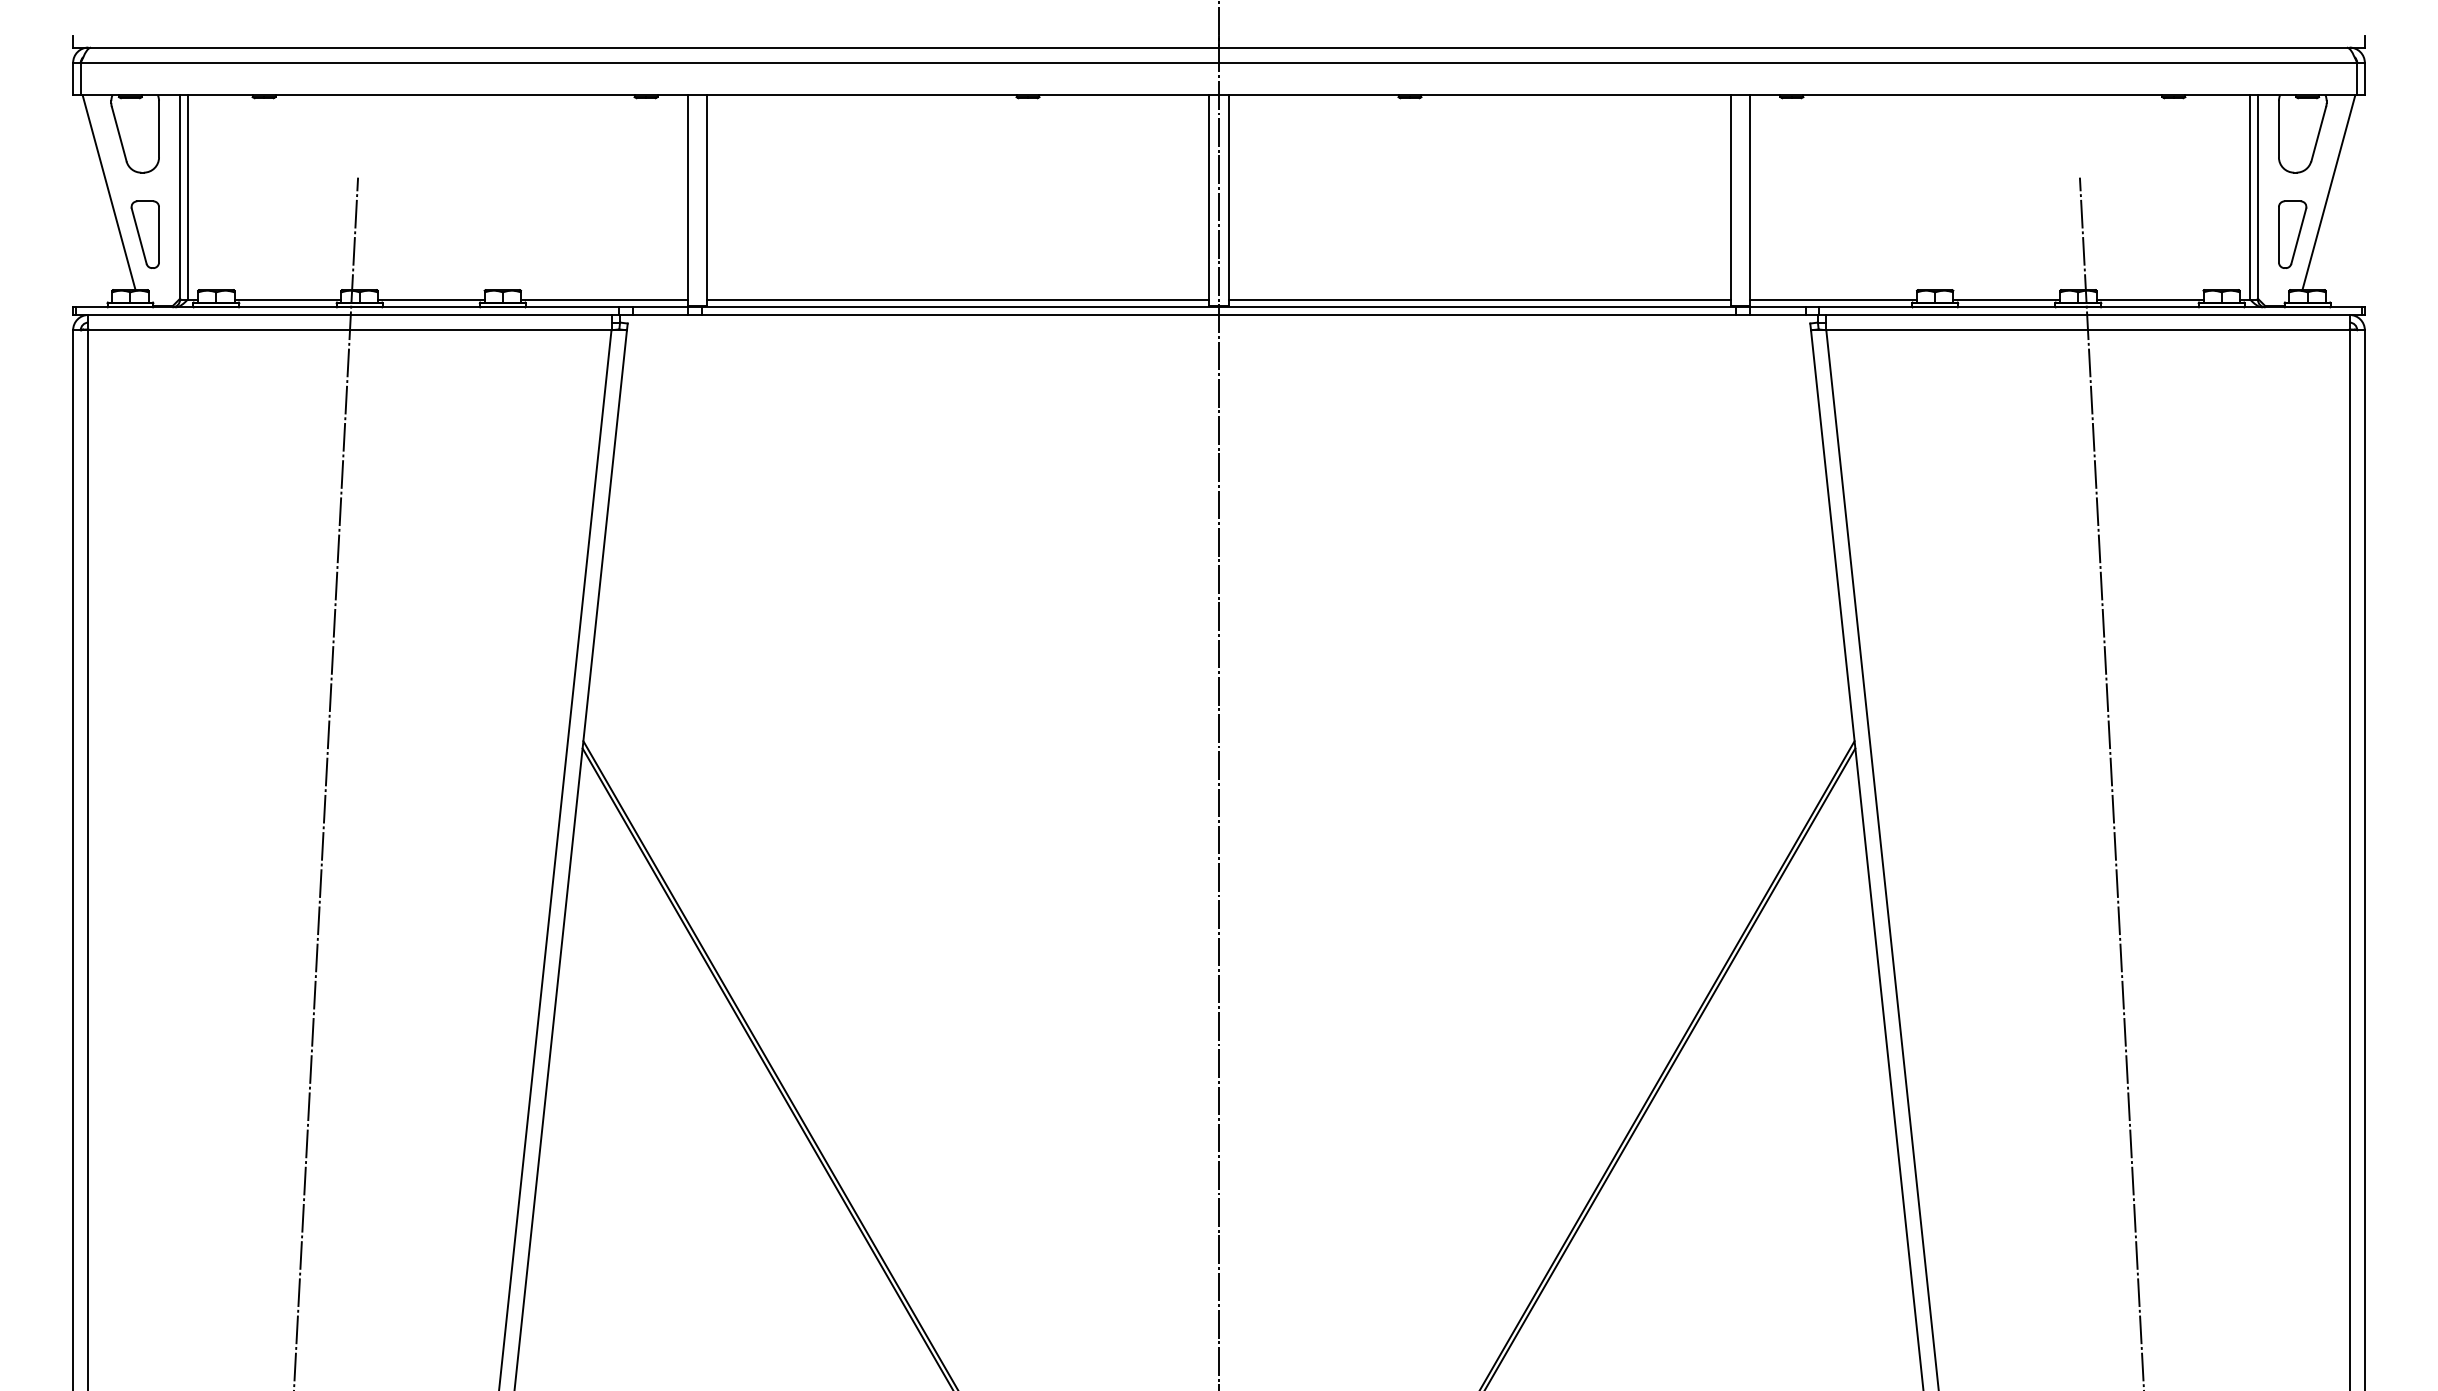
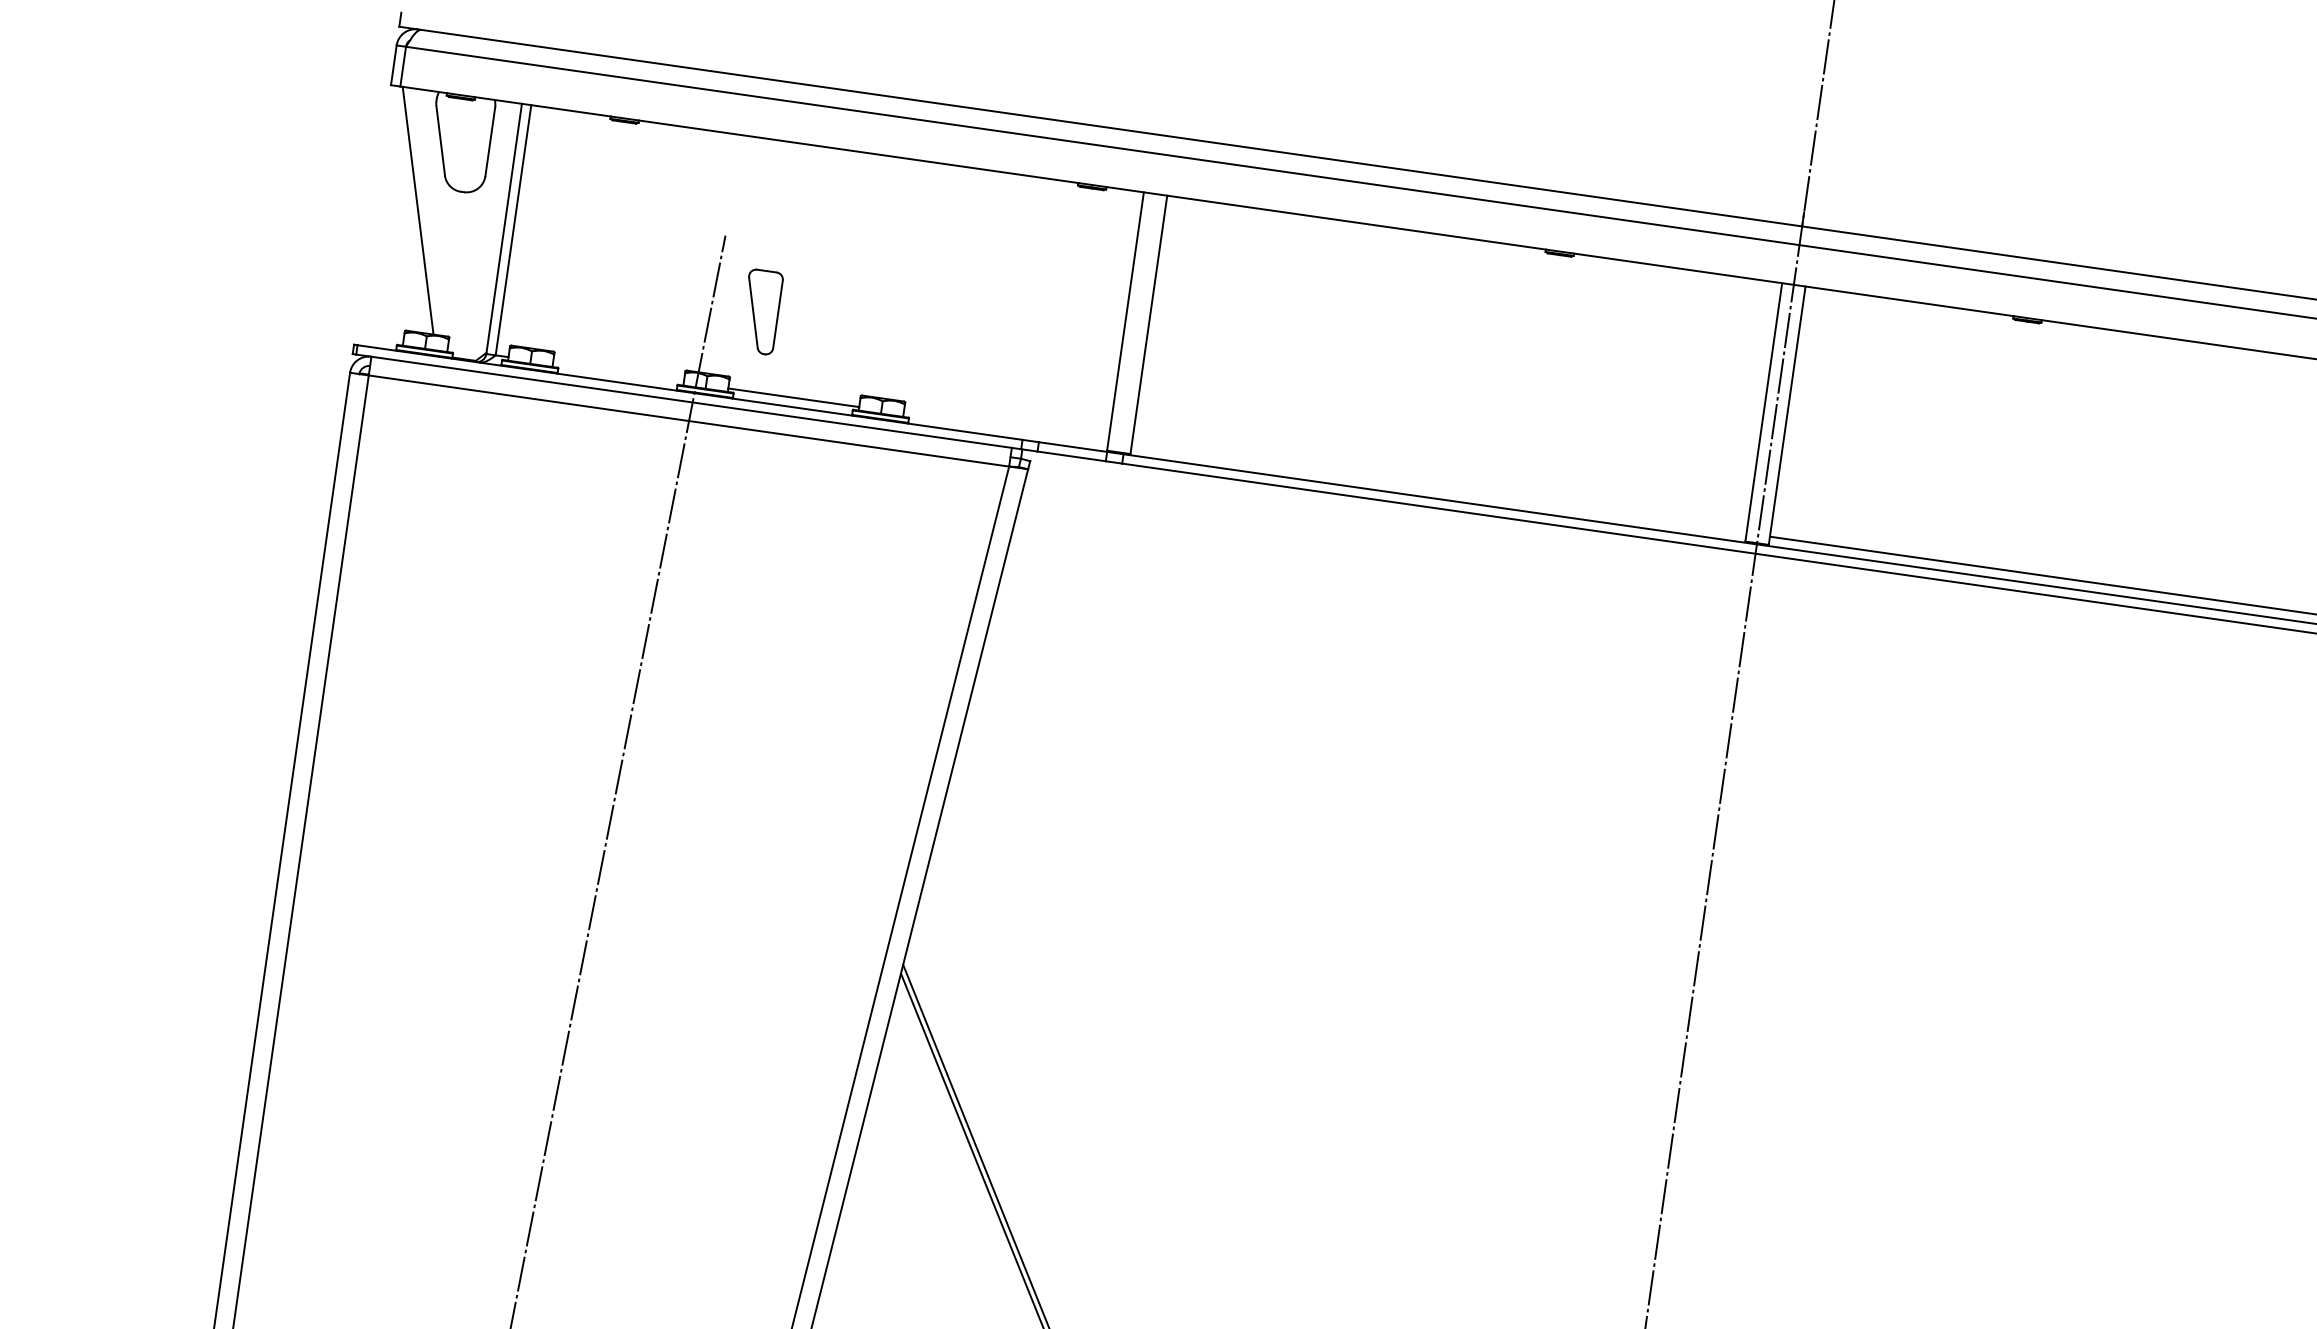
part: (144, 234) -> (760, 311), moved
line: (287, 299) -> (617, 372), removed
line: (604, 299) -> (1005, 427), removed
line: (958, 299) -> (1439, 489), removed

